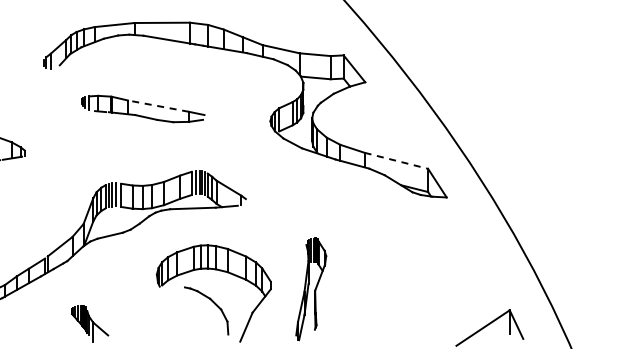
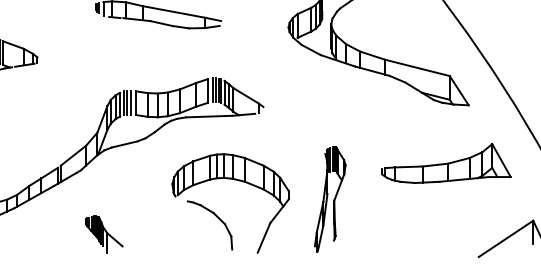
line: (158, 106) -> (174, 12), dashed -> solid
line: (396, 160) -> (417, 67), dashed -> solid
part: (424, 254) -> (446, 163), added
part: (213, 303) -> (217, 217), moved

